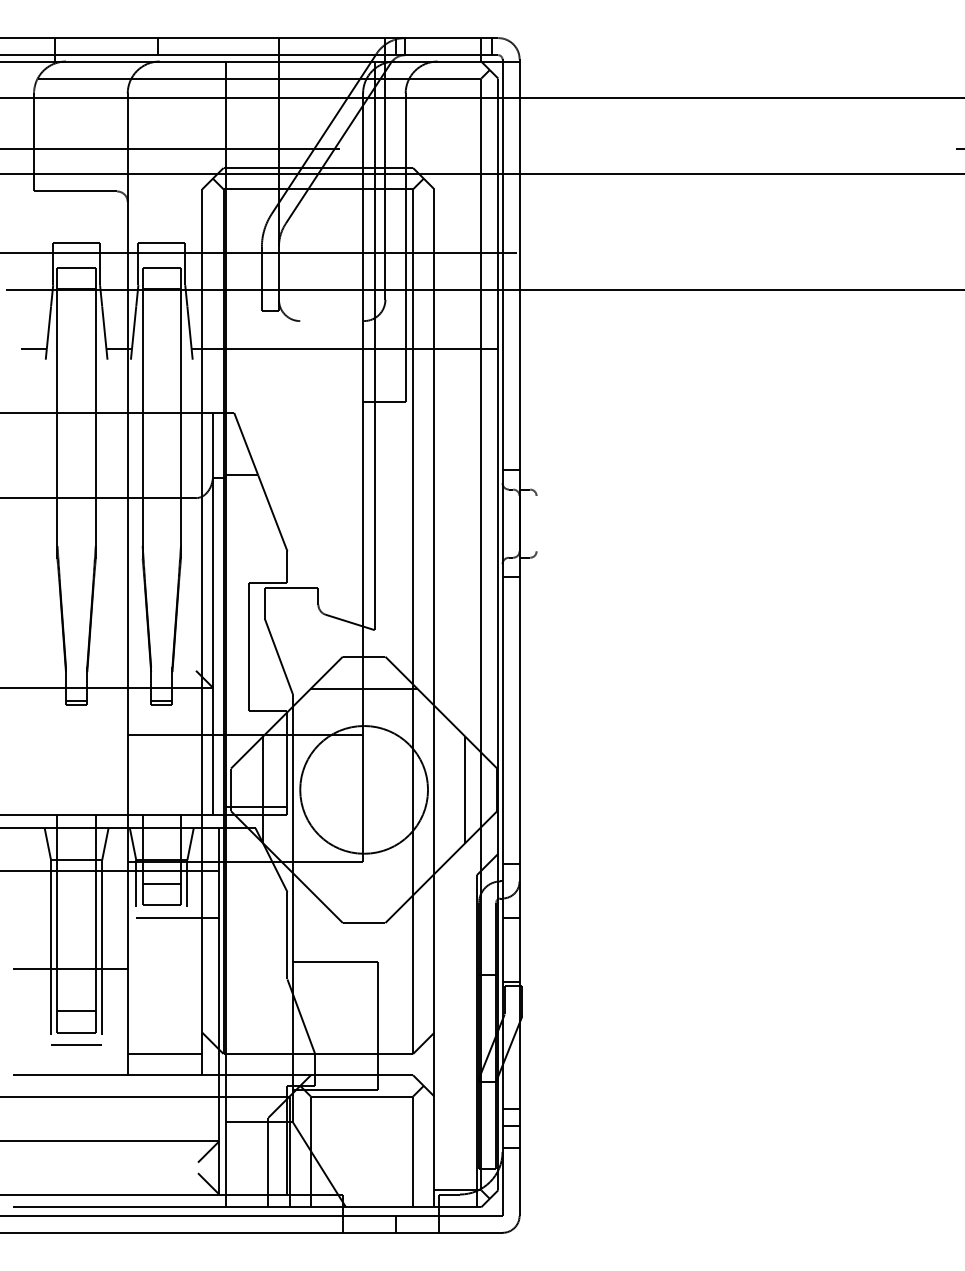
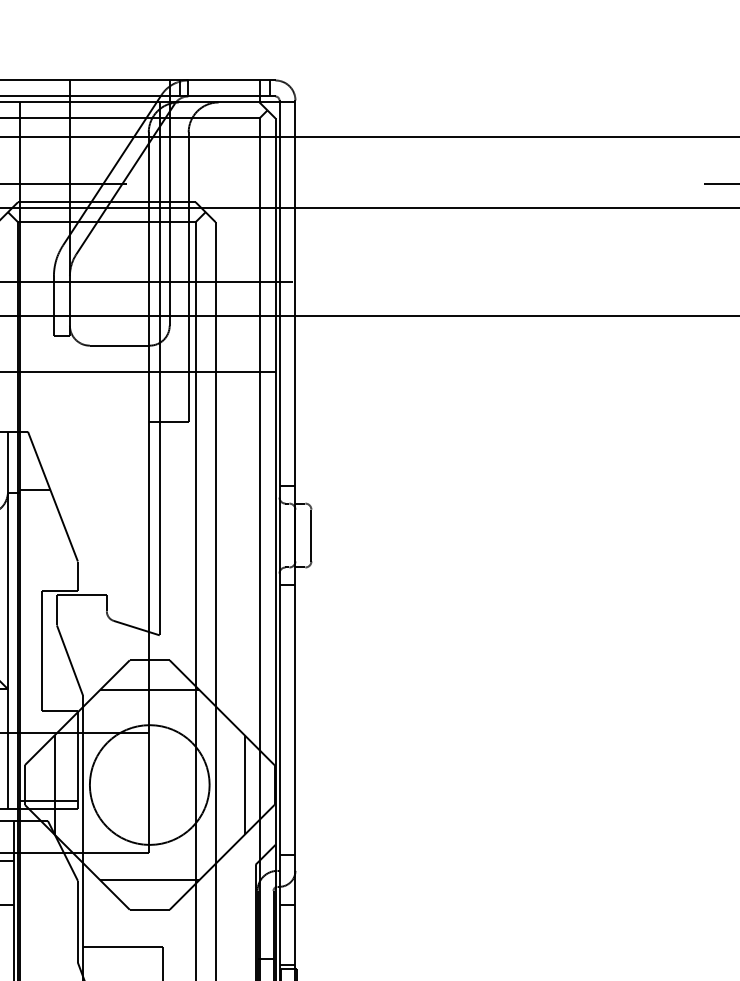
line: (332, 321) -> (120, 346), added
line: (536, 523) -> (311, 535), added
line: (363, 891) -> (149, 880), added

